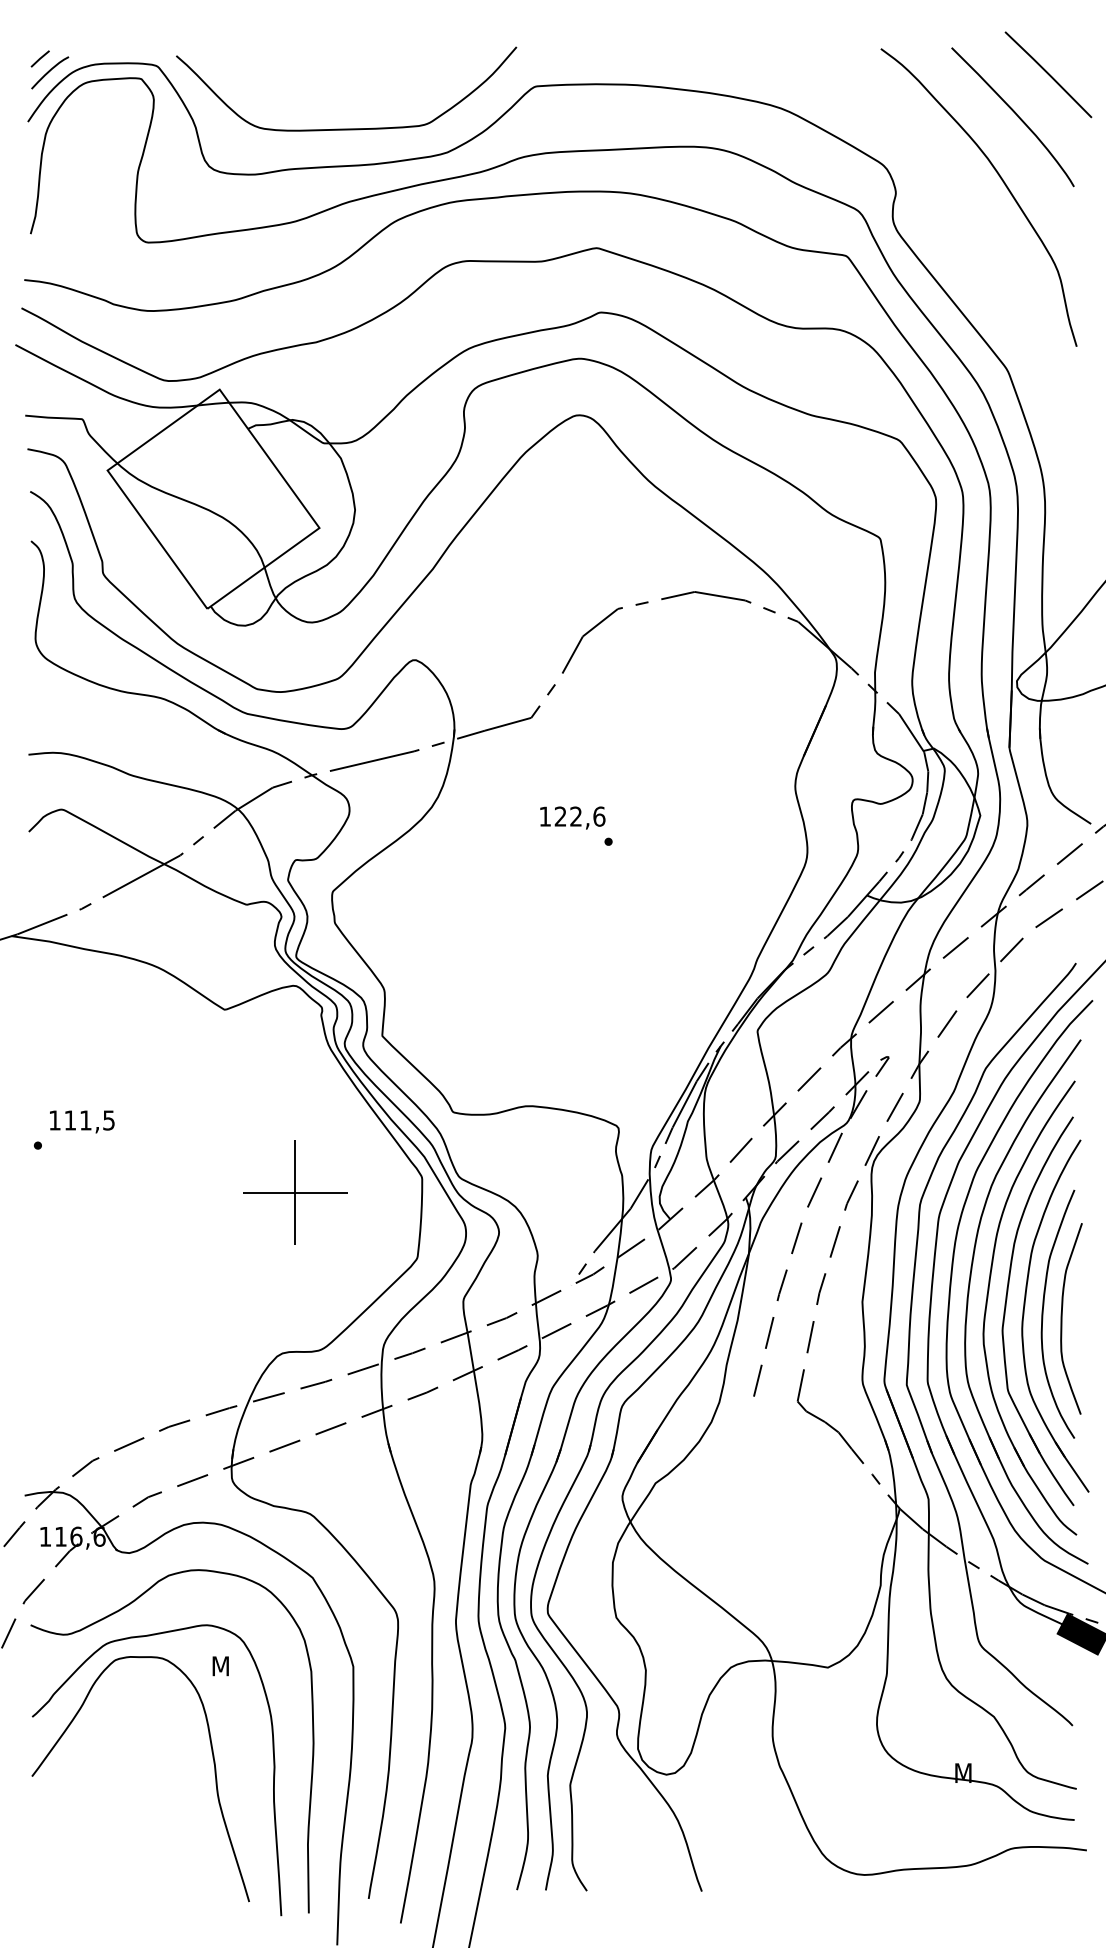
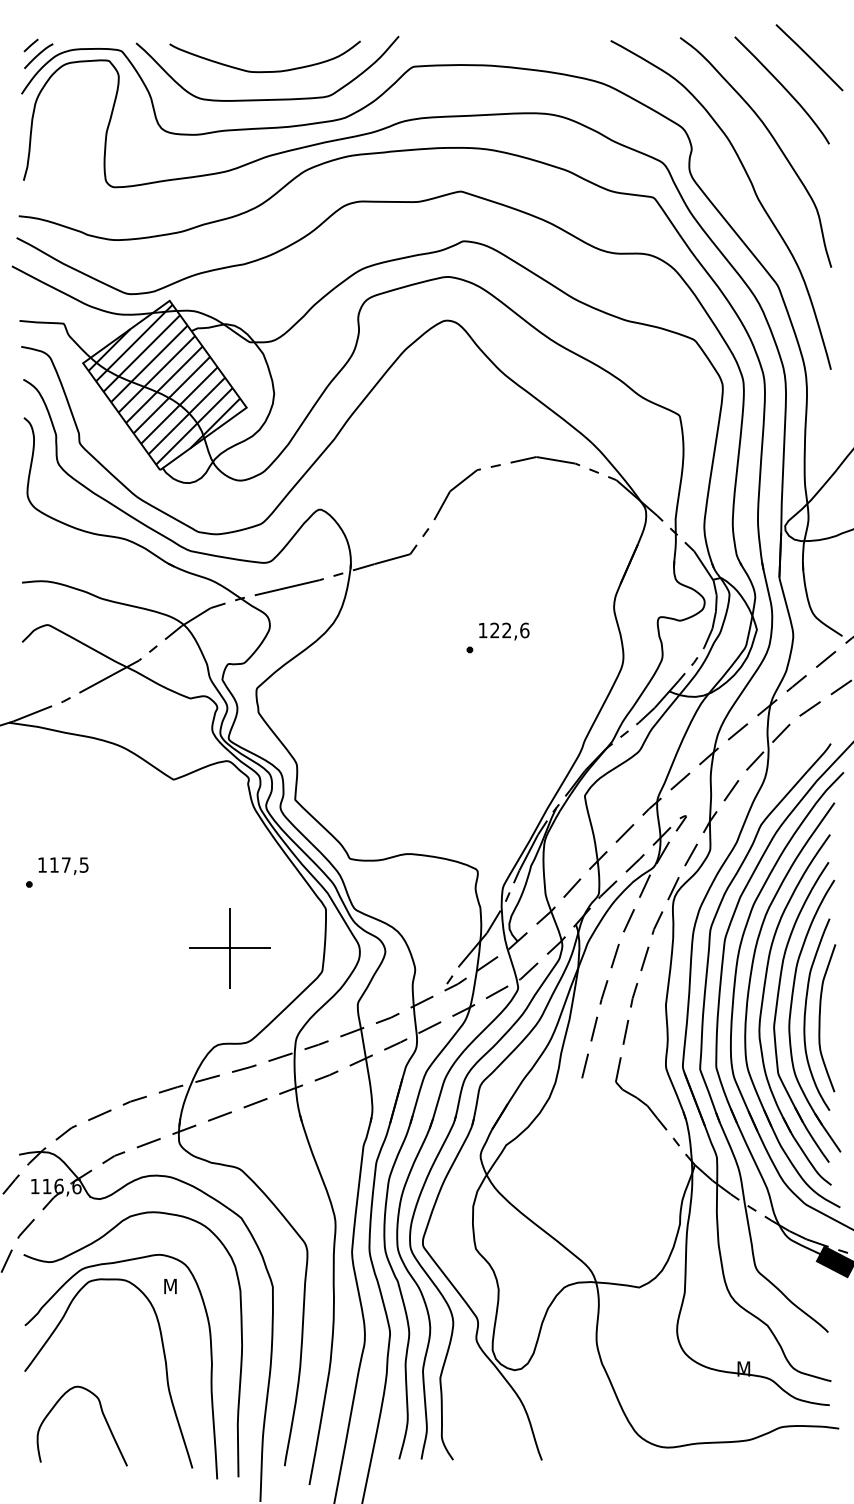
curve: (342, 92) -> (264, 71), added
curve: (975, 248) -> (753, 191), added
hatch: (213, 498) -> (164, 384), added
text: (573, 817) -> (504, 631), moved
text: (86, 1119) -> (66, 864), 111,5 -> 117,5
part: (294, 1193) -> (229, 948), moved
curve: (134, 1835) -> (103, 1417), added

